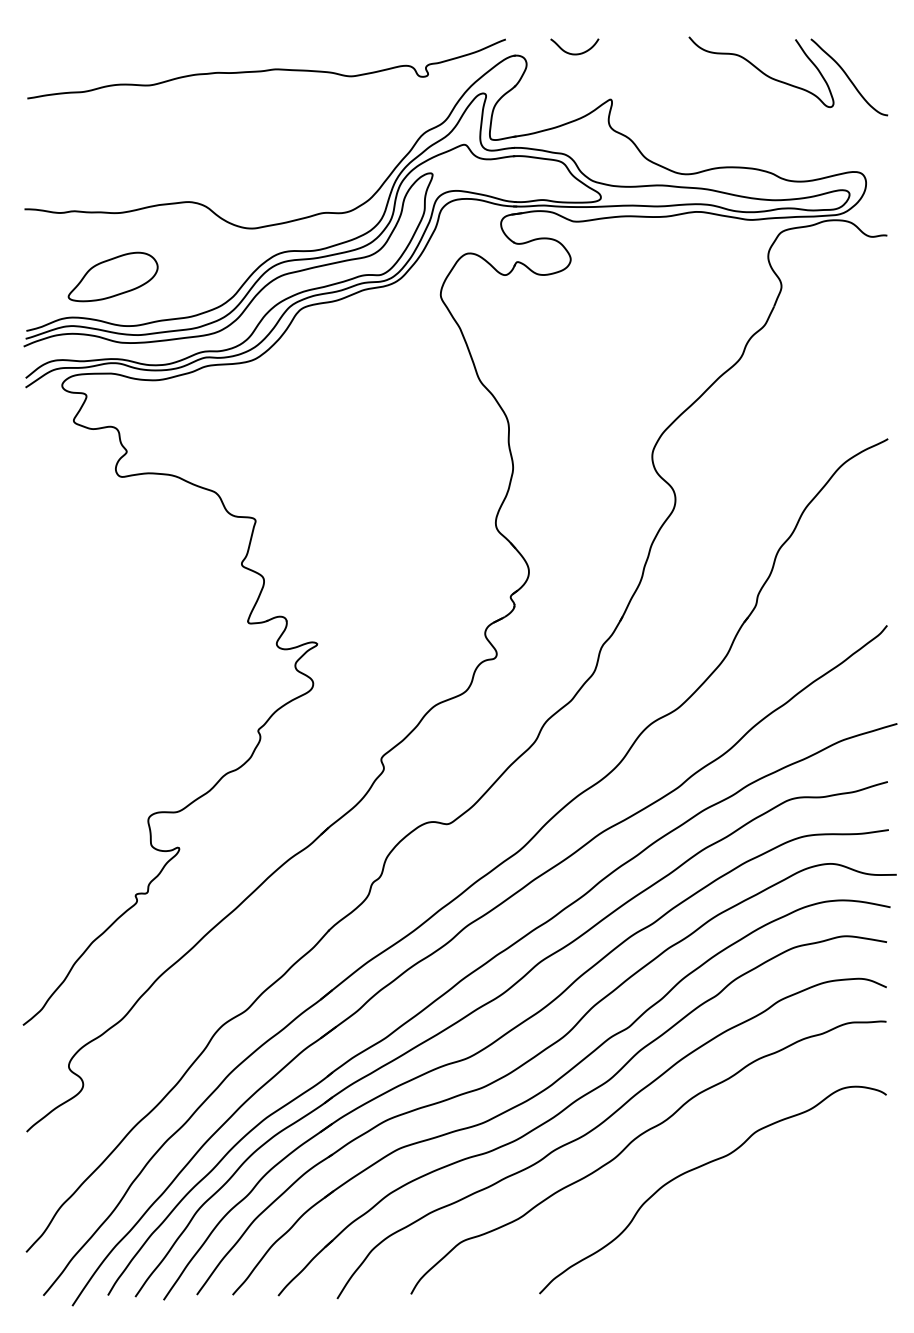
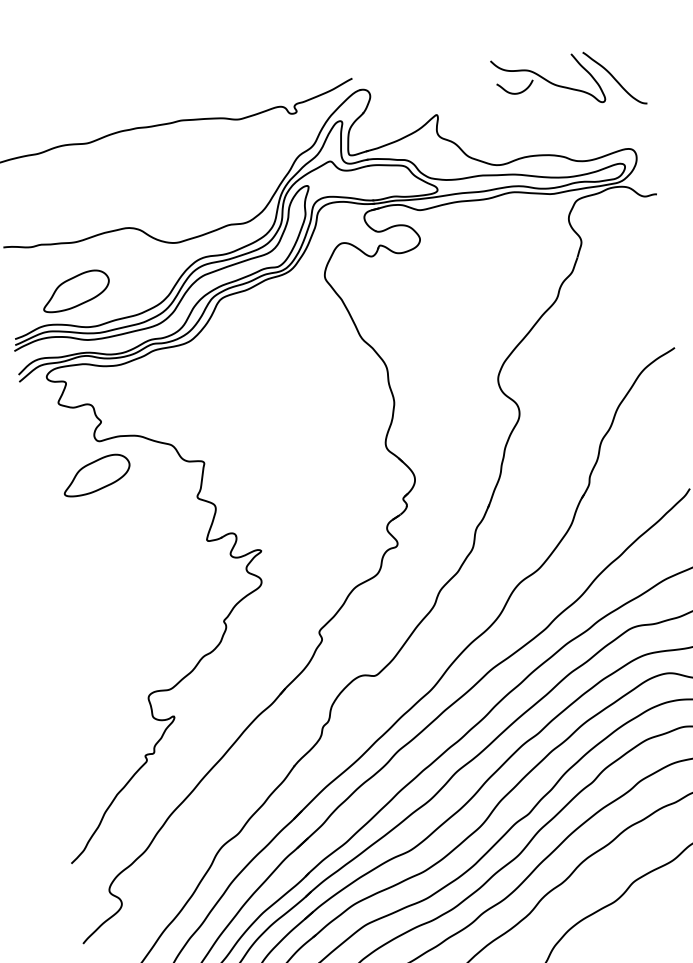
curve: (574, 53) -> (515, 93), moved
part: (112, 520) -> (96, 474), added

